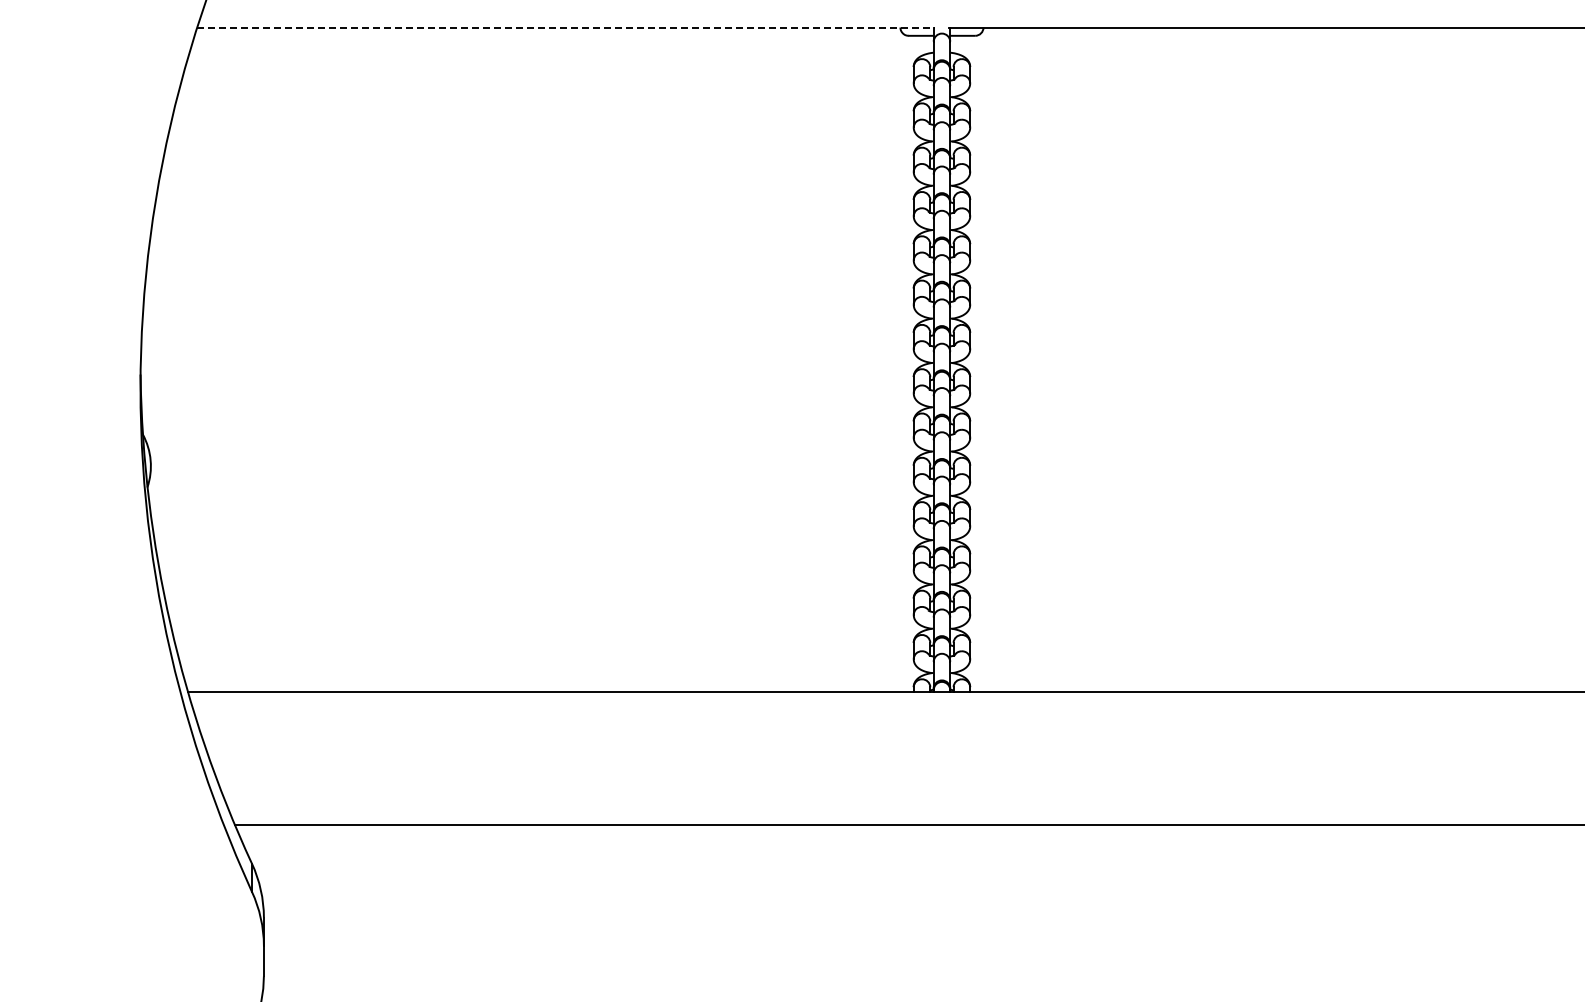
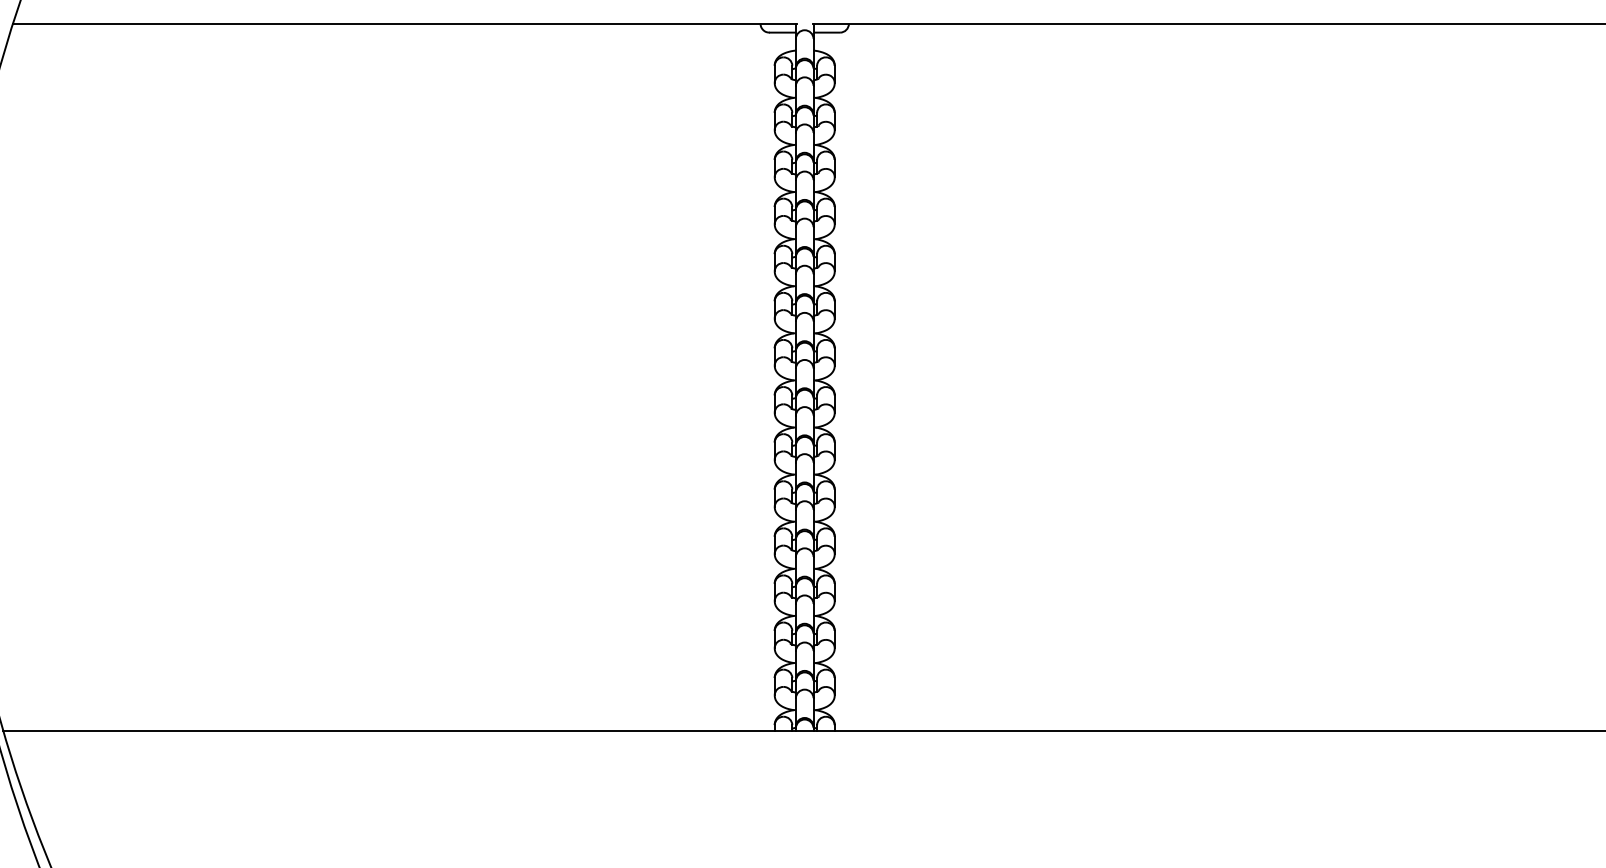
line: (565, 27) -> (404, 23), dashed -> solid

